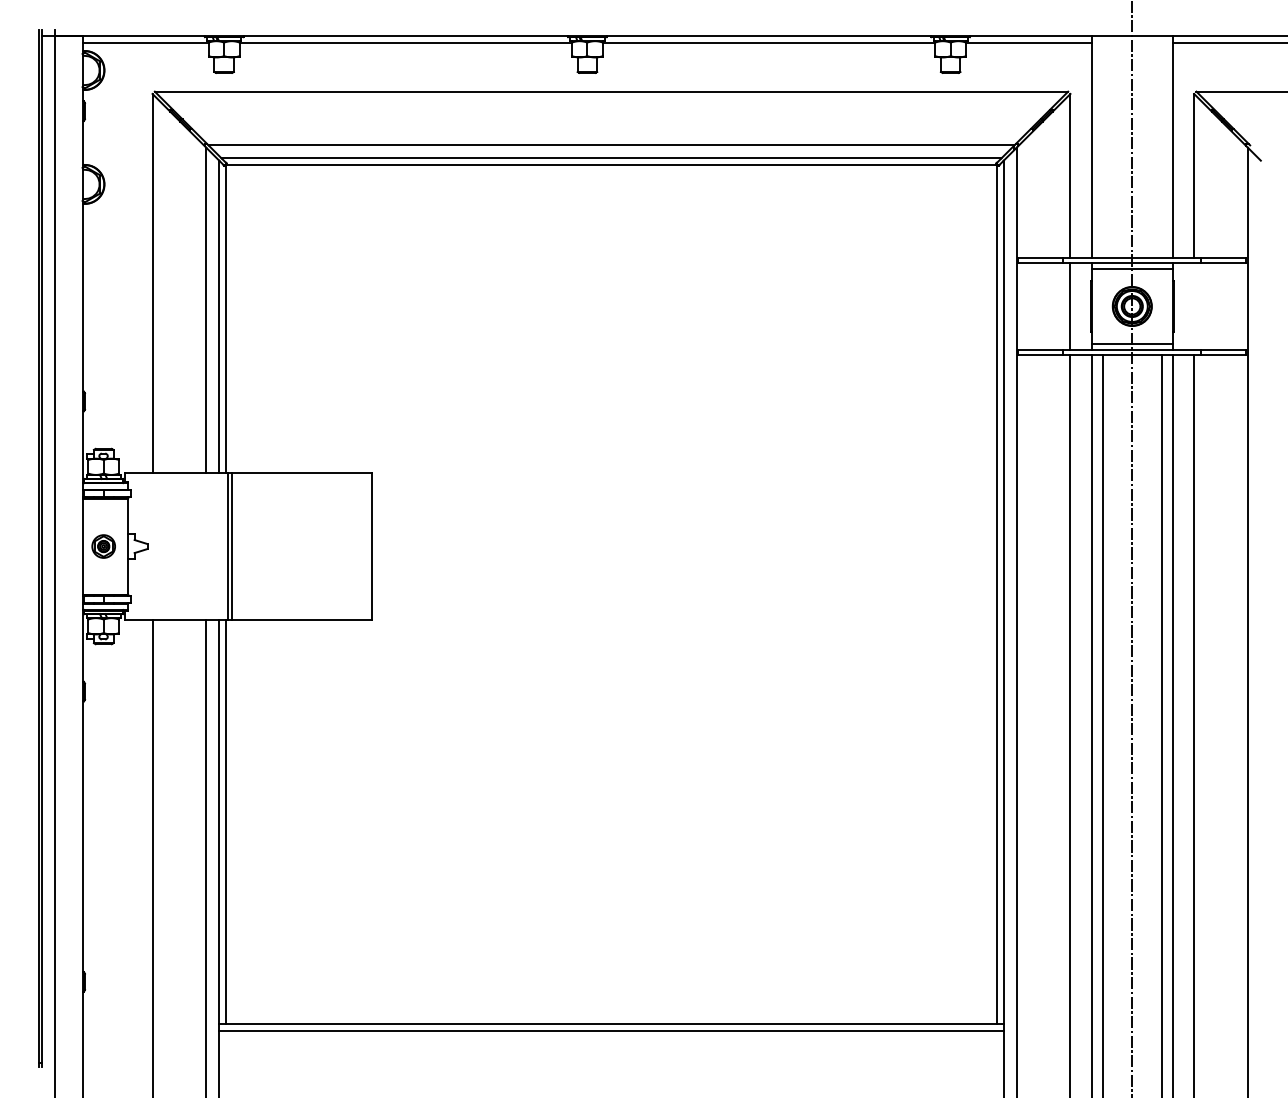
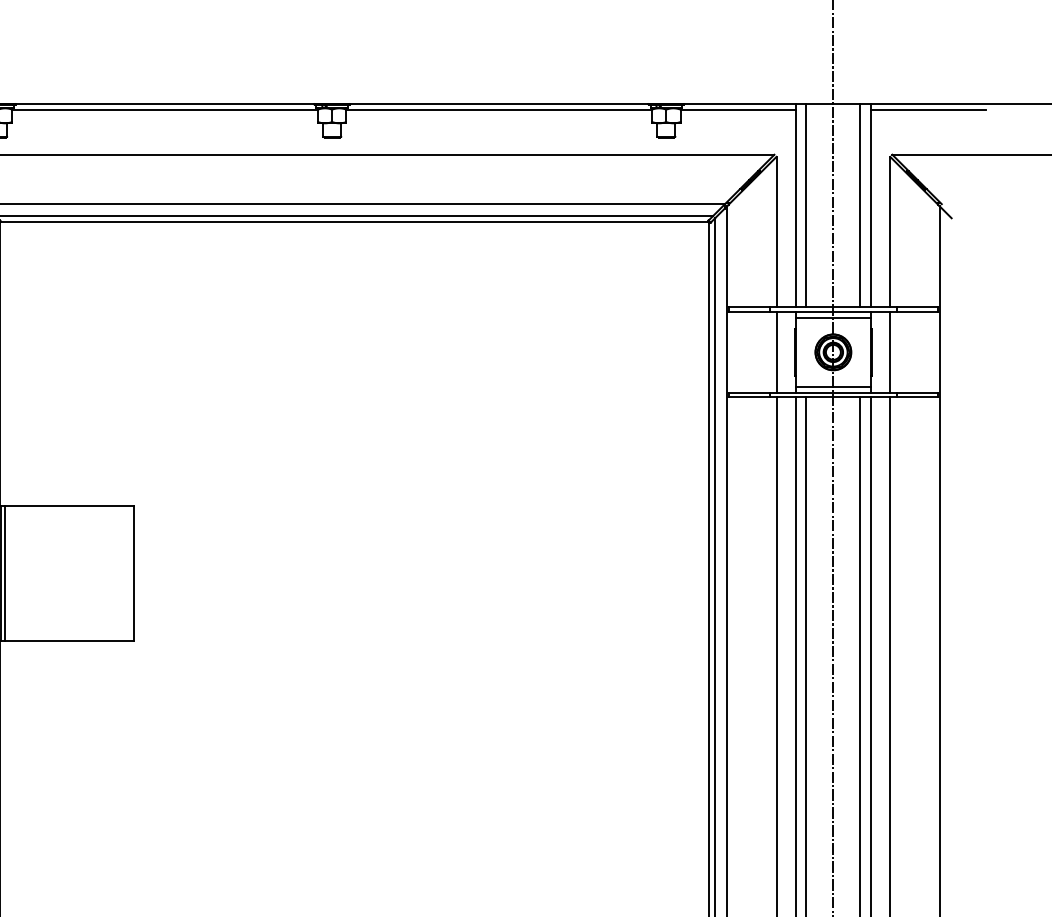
line: (1103, 146) -> (806, 205), added
line: (1161, 146) -> (860, 205), added
line: (1194, 306) -> (890, 352), added

